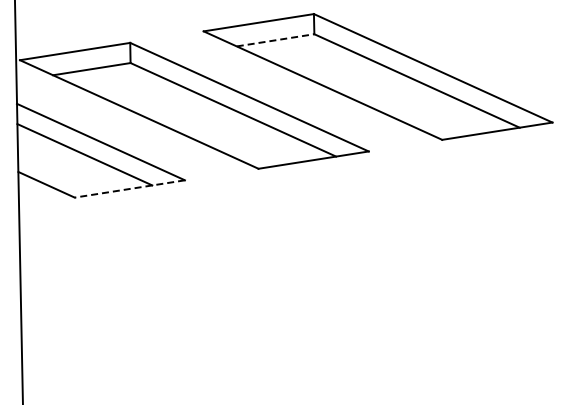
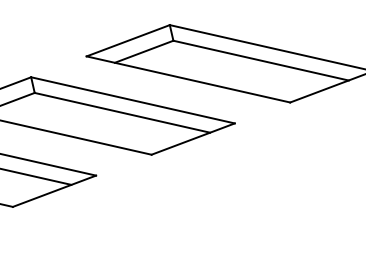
line: (276, 40) -> (144, 51), dashed -> solid
line: (129, 188) -> (54, 190), dashed -> solid

